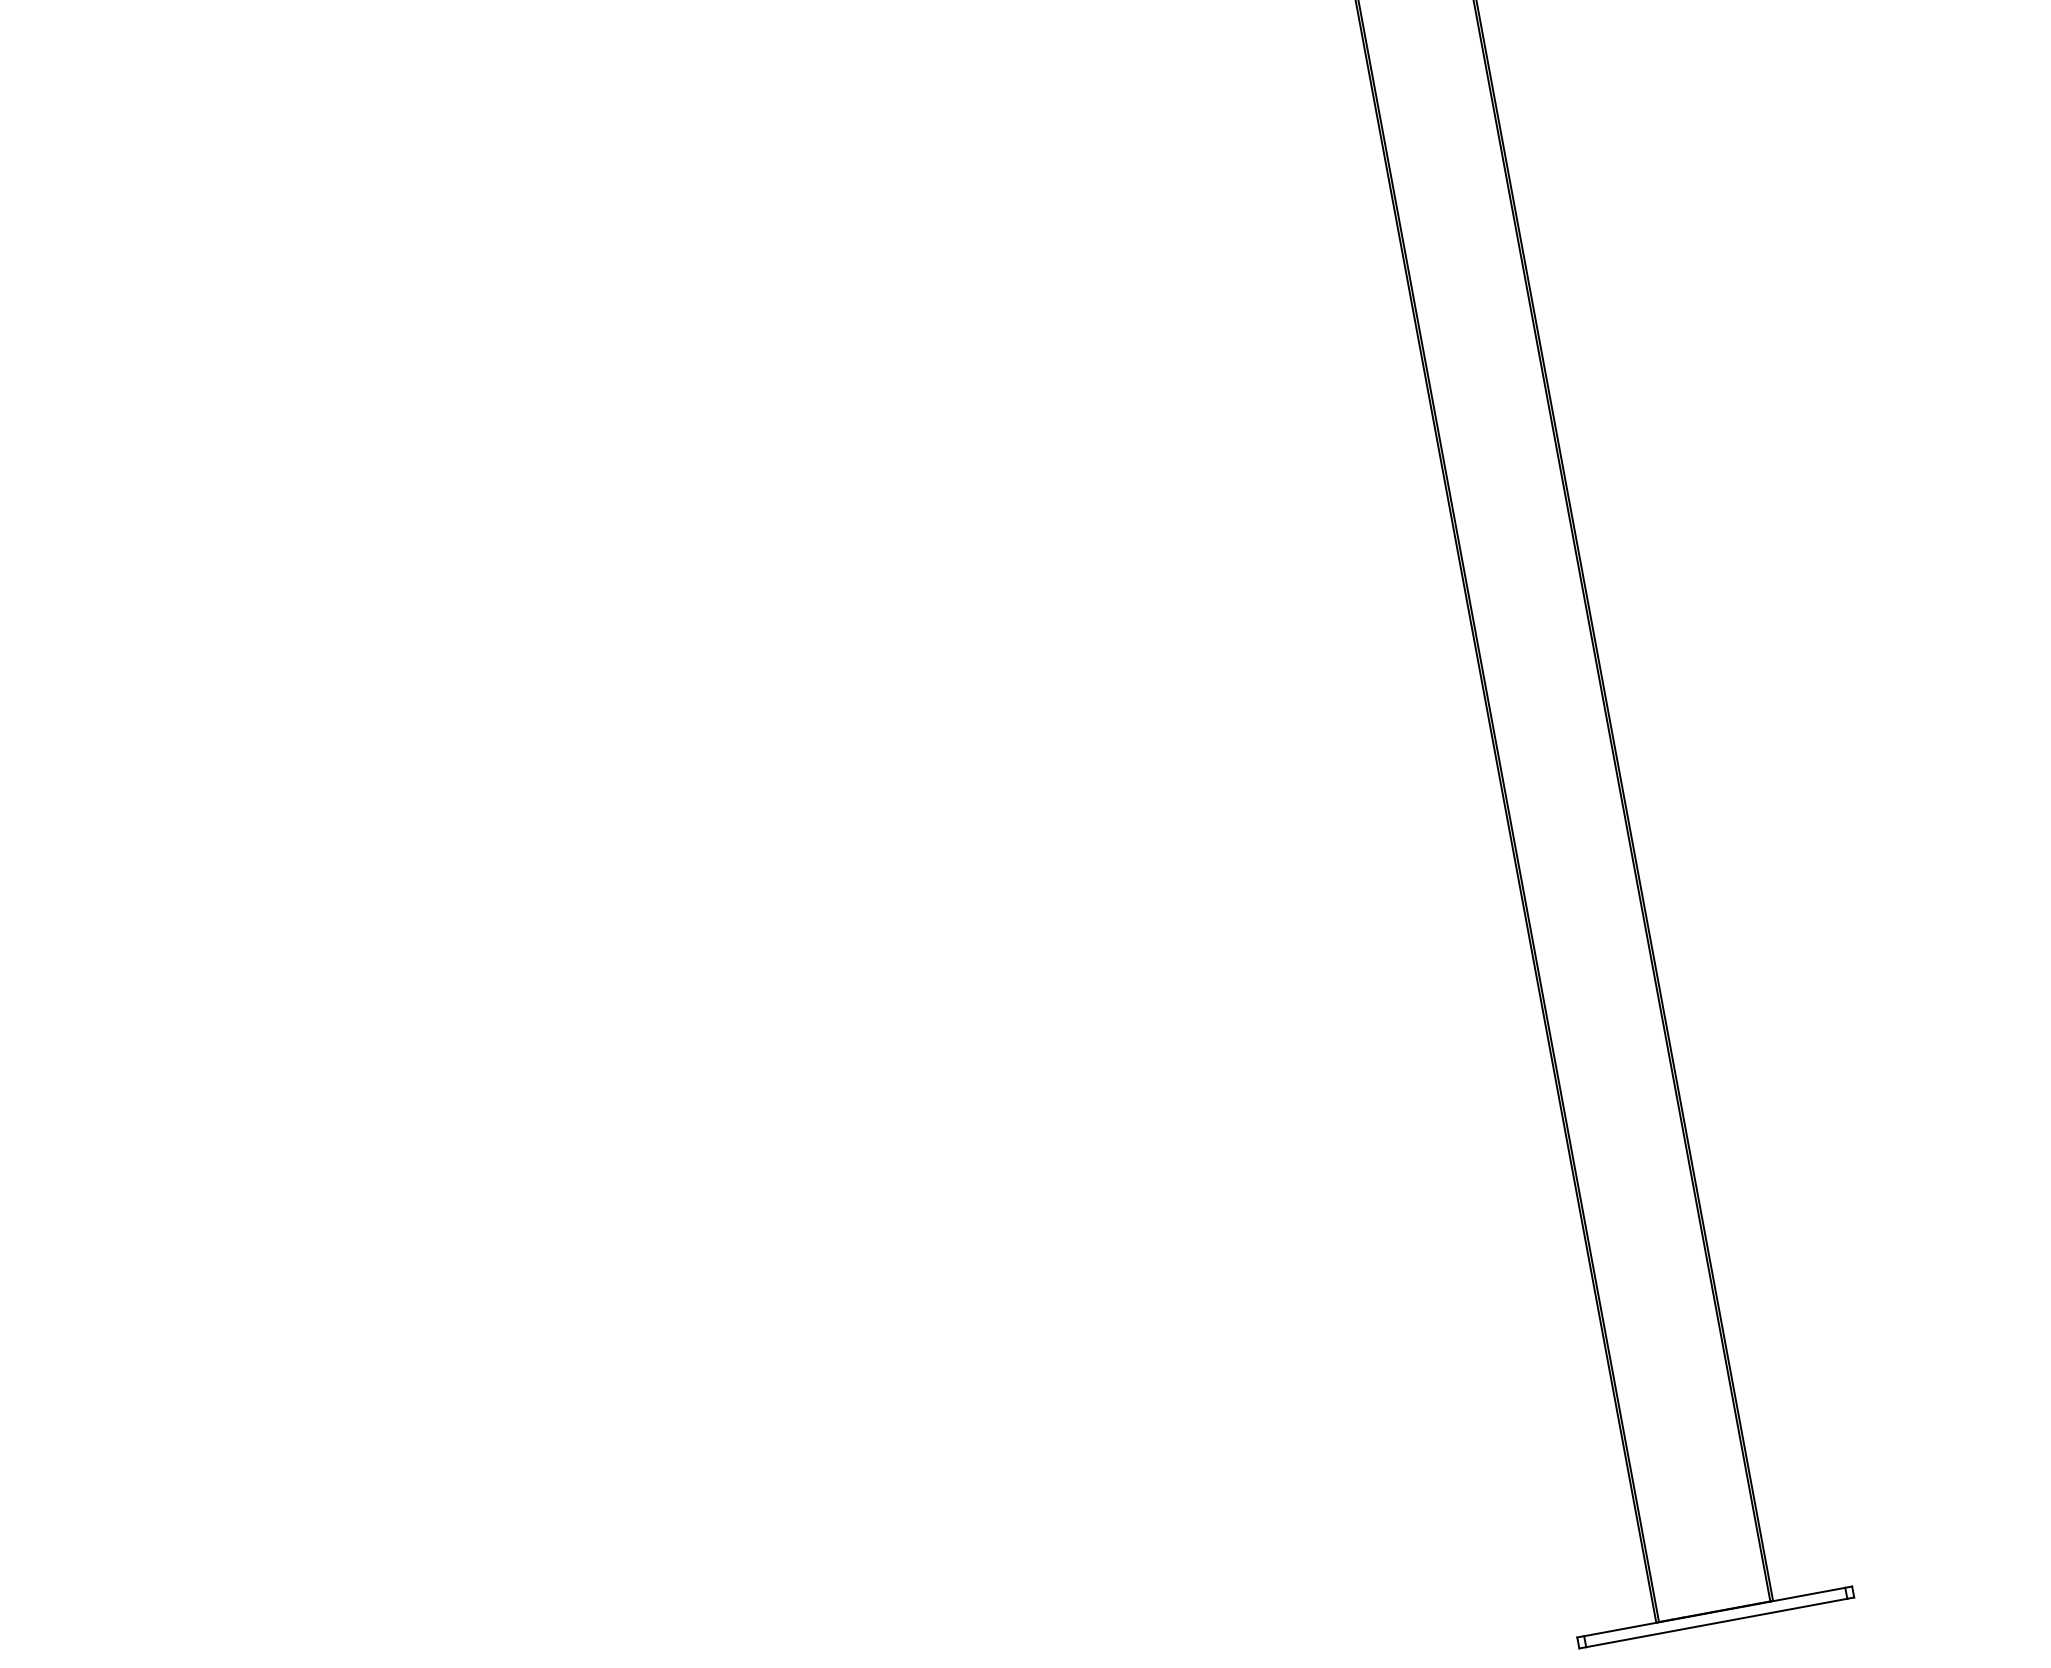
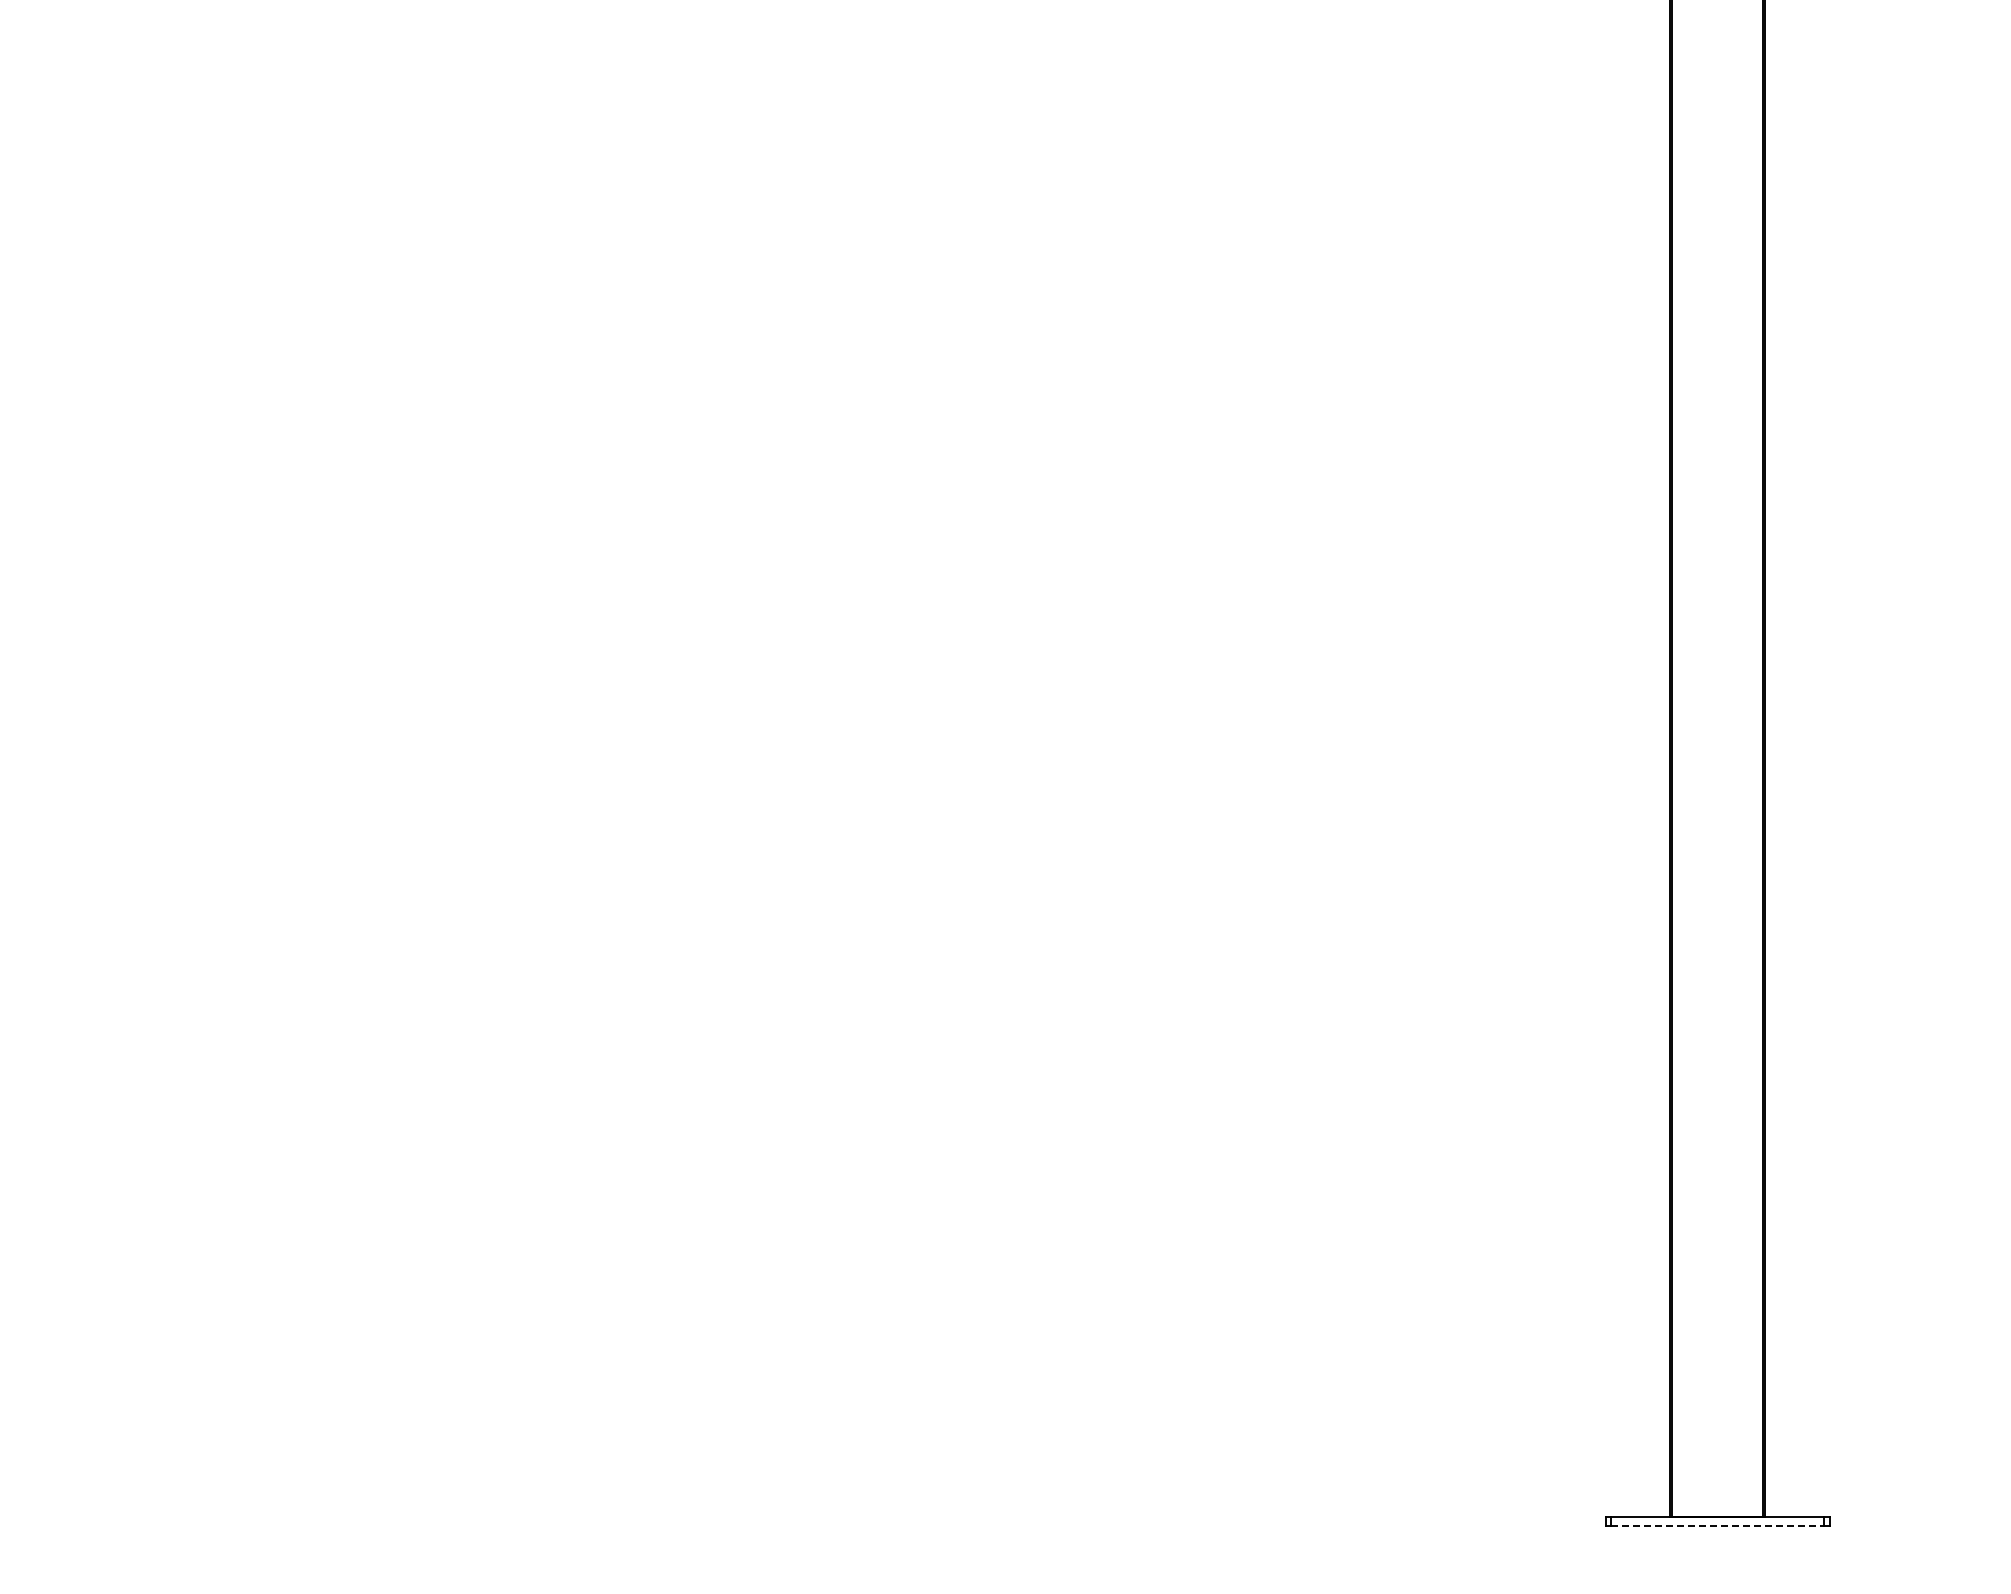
line: (1717, 1623) -> (1718, 1526), solid -> dashed

